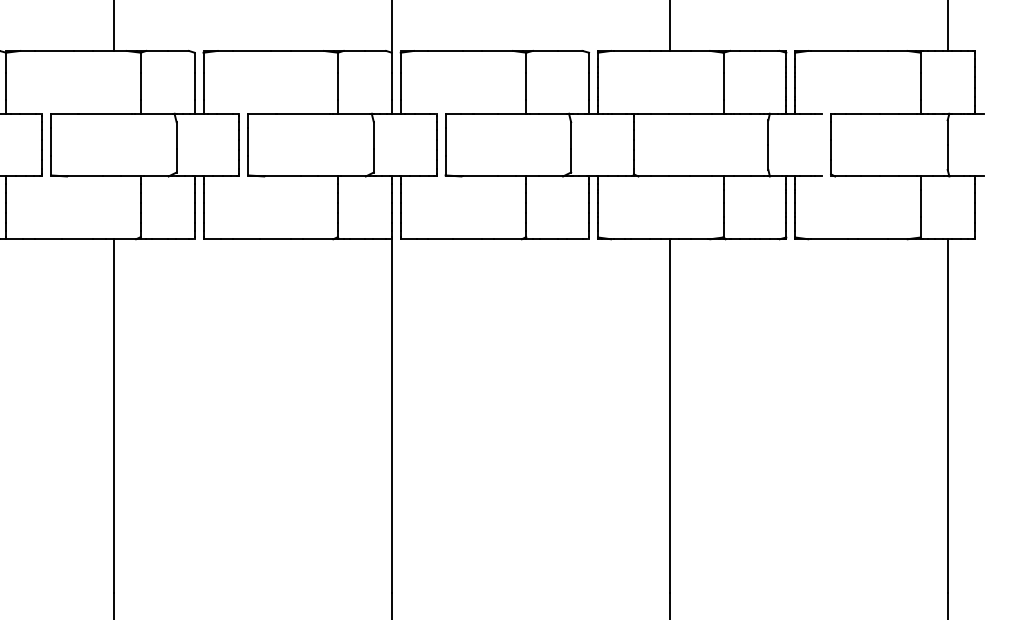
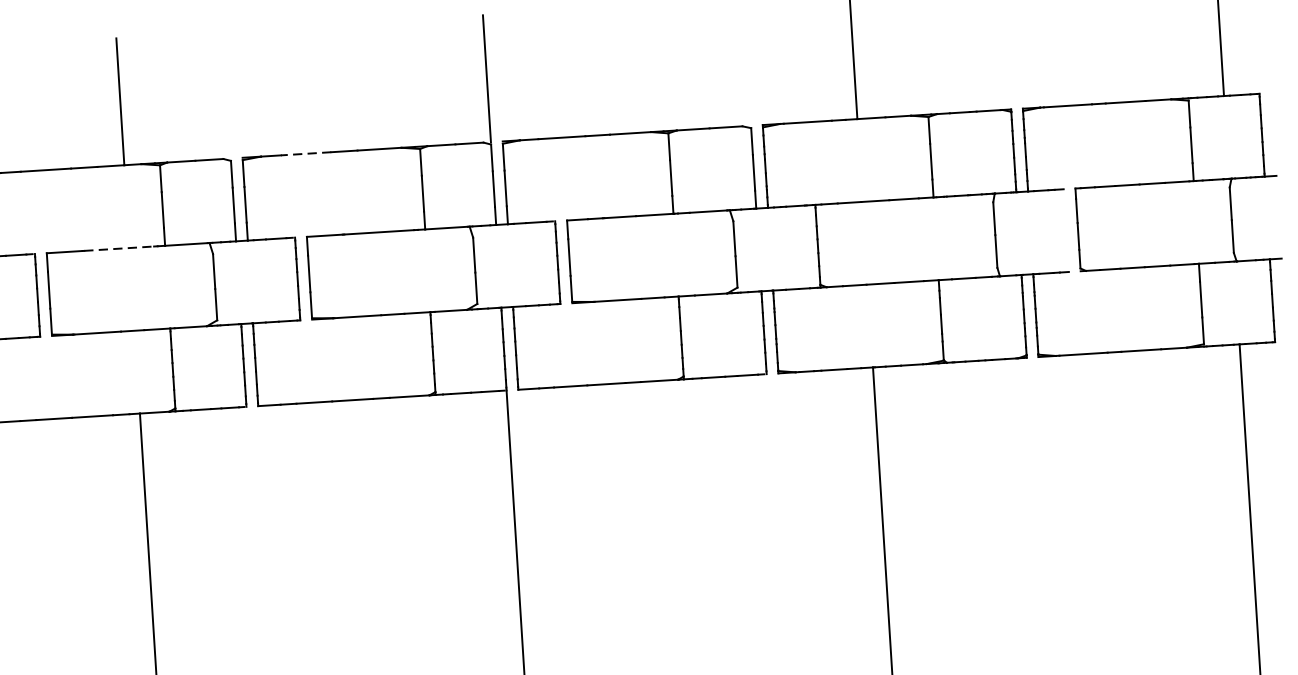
line: (251, 50) -> (305, 153), solid -> dashed
line: (106, 113) -> (119, 248), solid -> dashed

